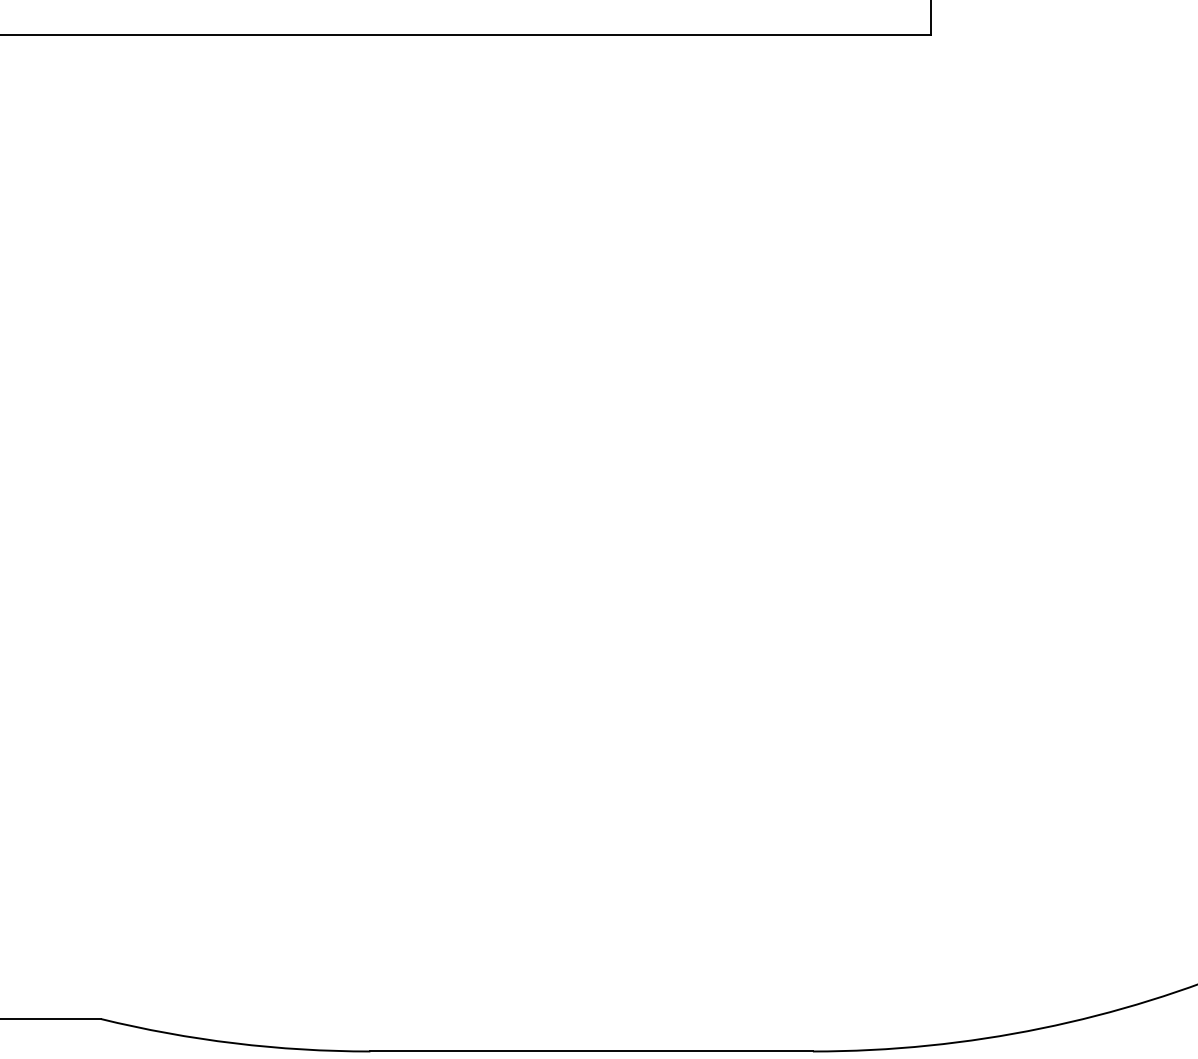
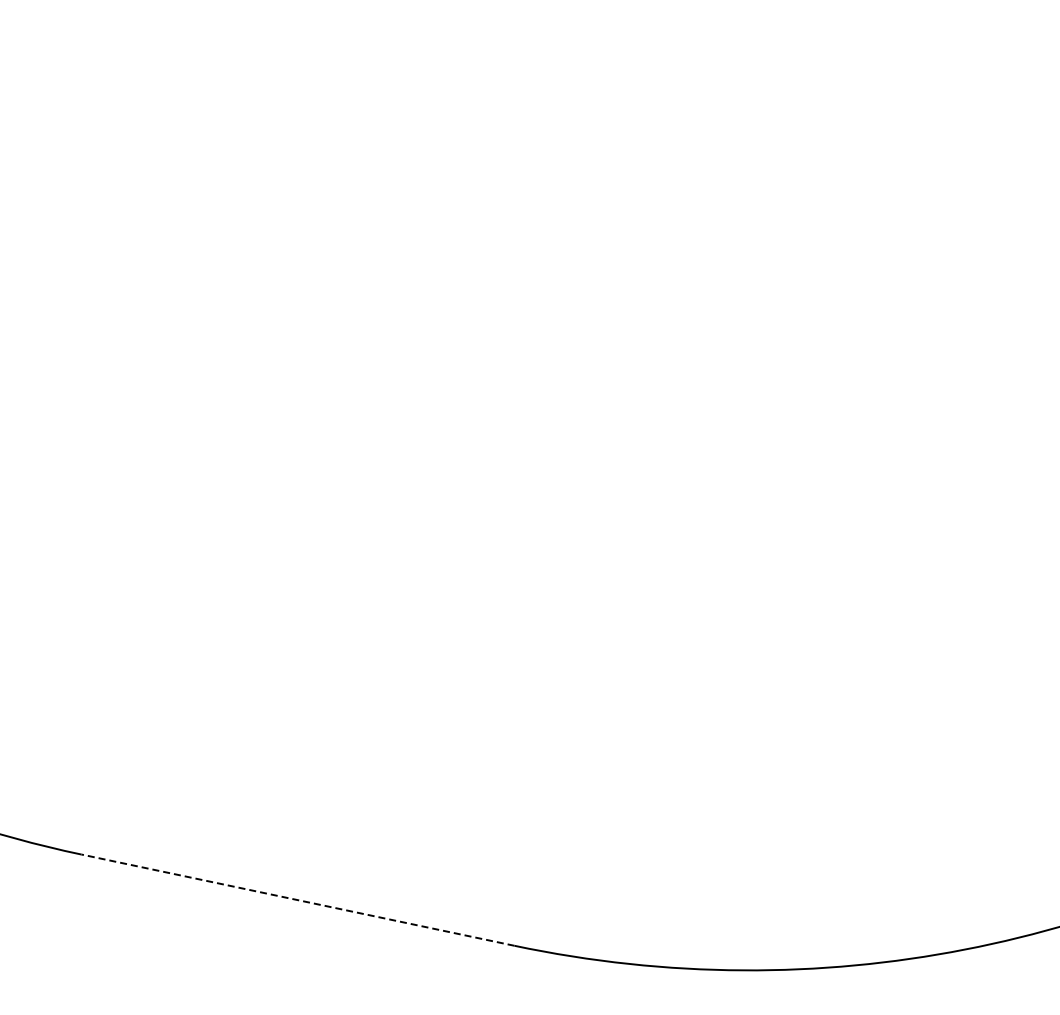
line: (591, 1051) -> (297, 900), solid -> dashed

